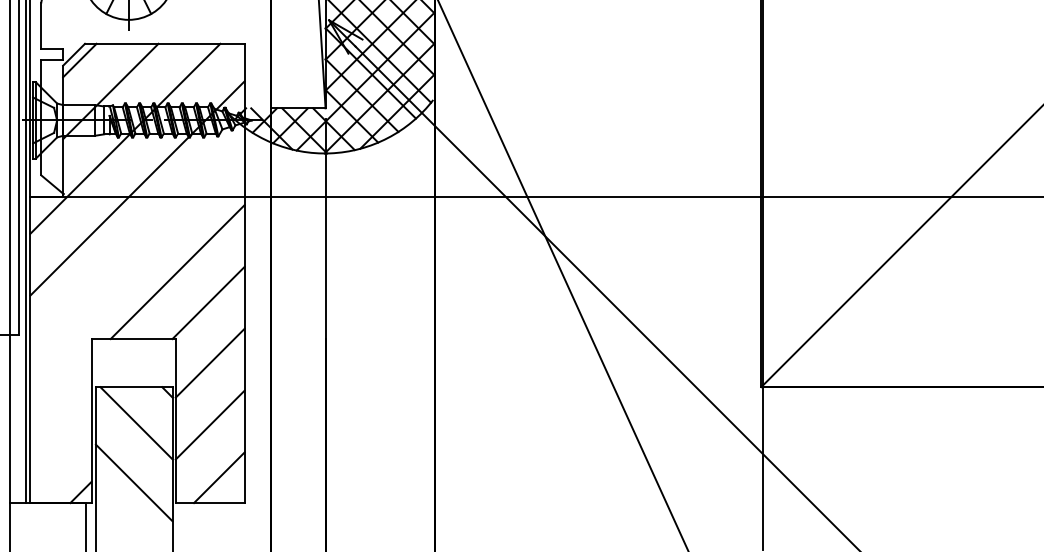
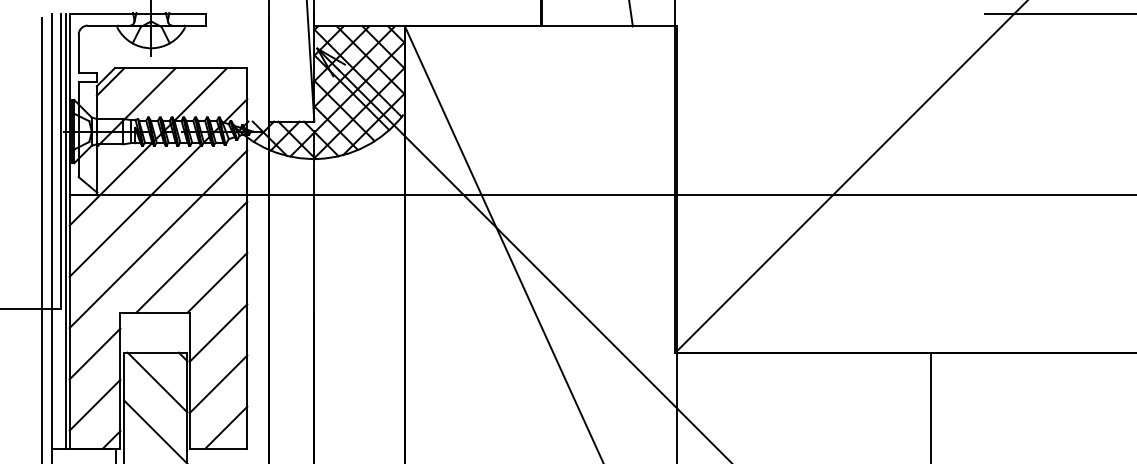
line: (137, 250) -> (158, 239), added
line: (60, 388) -> (94, 353), added
line: (60, 449) -> (94, 404), added

